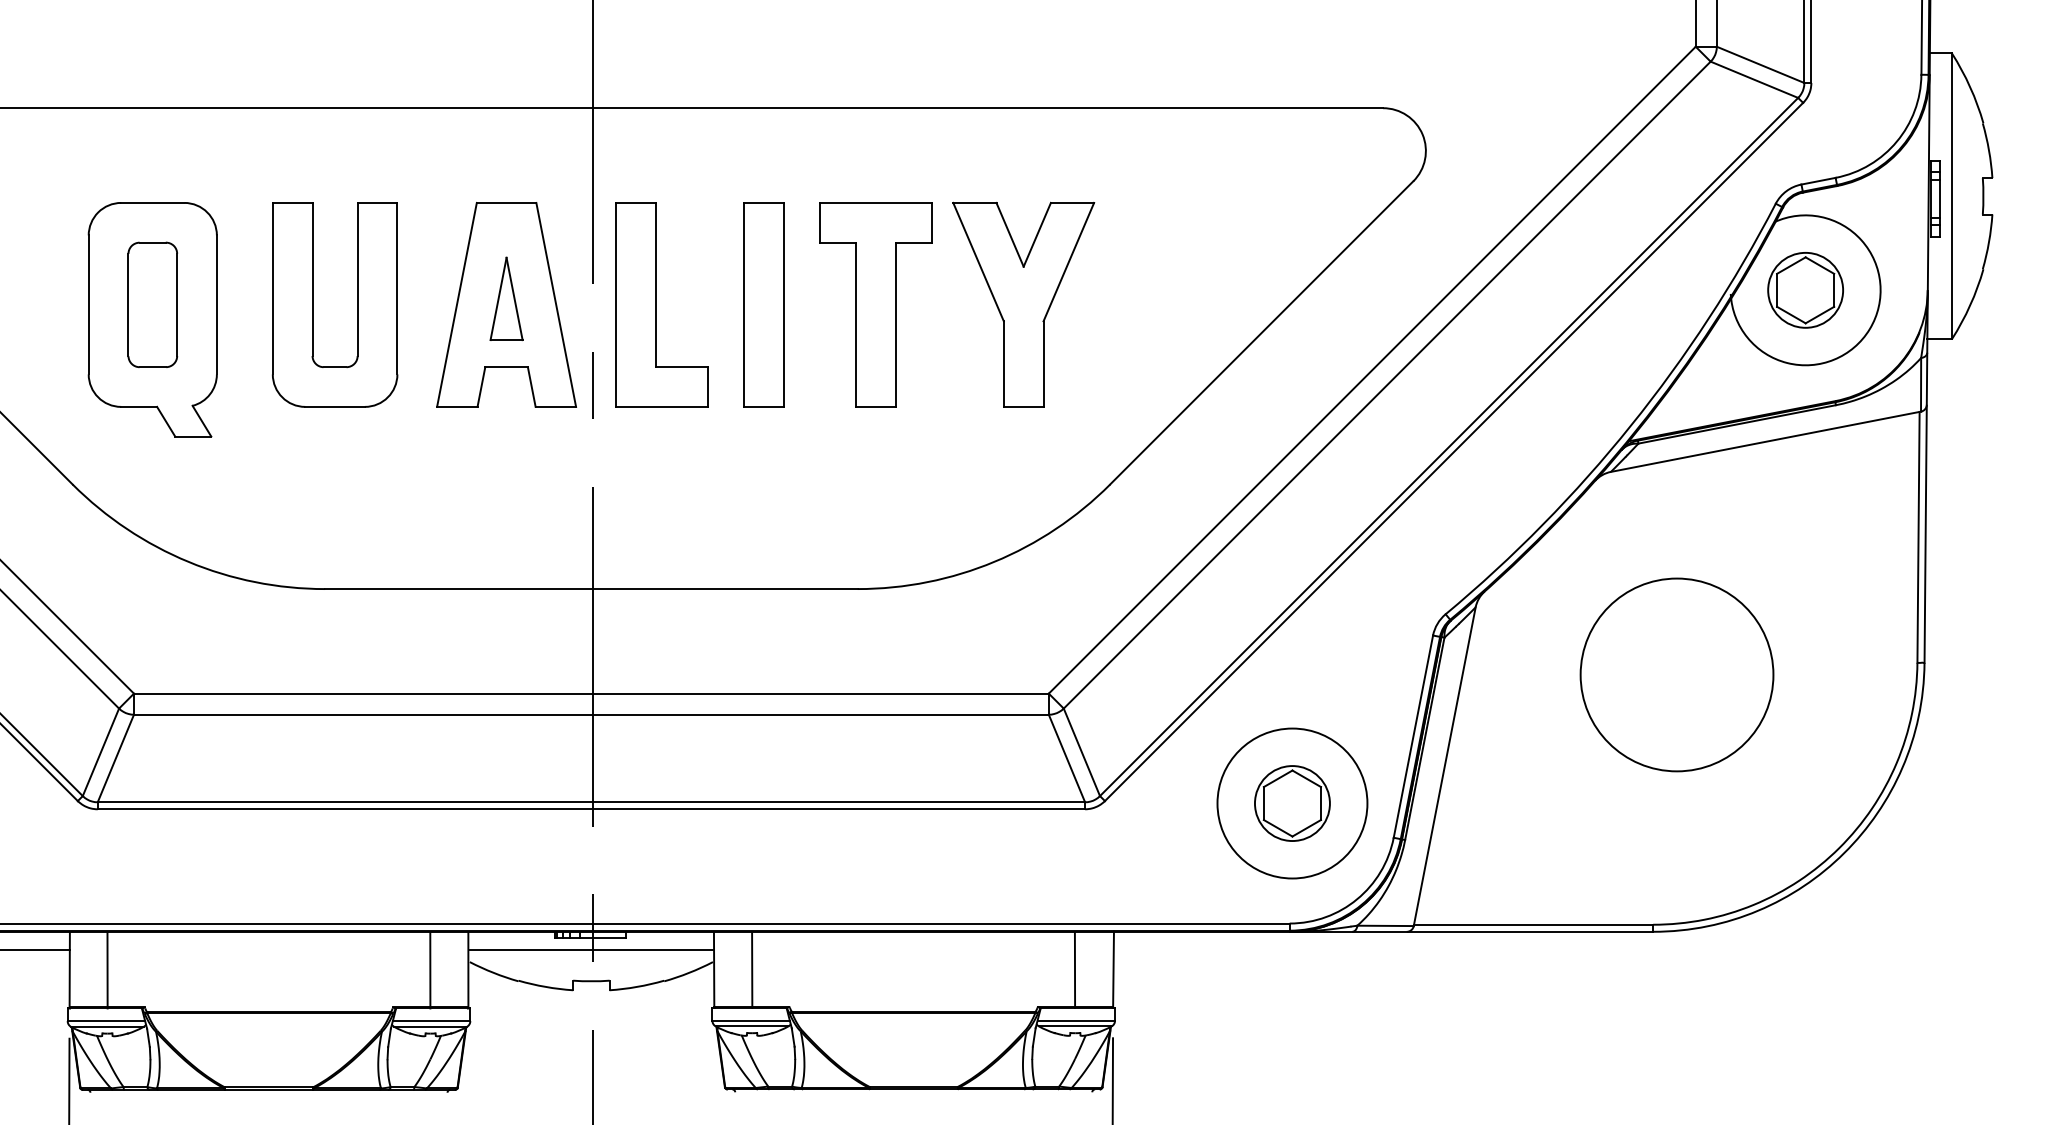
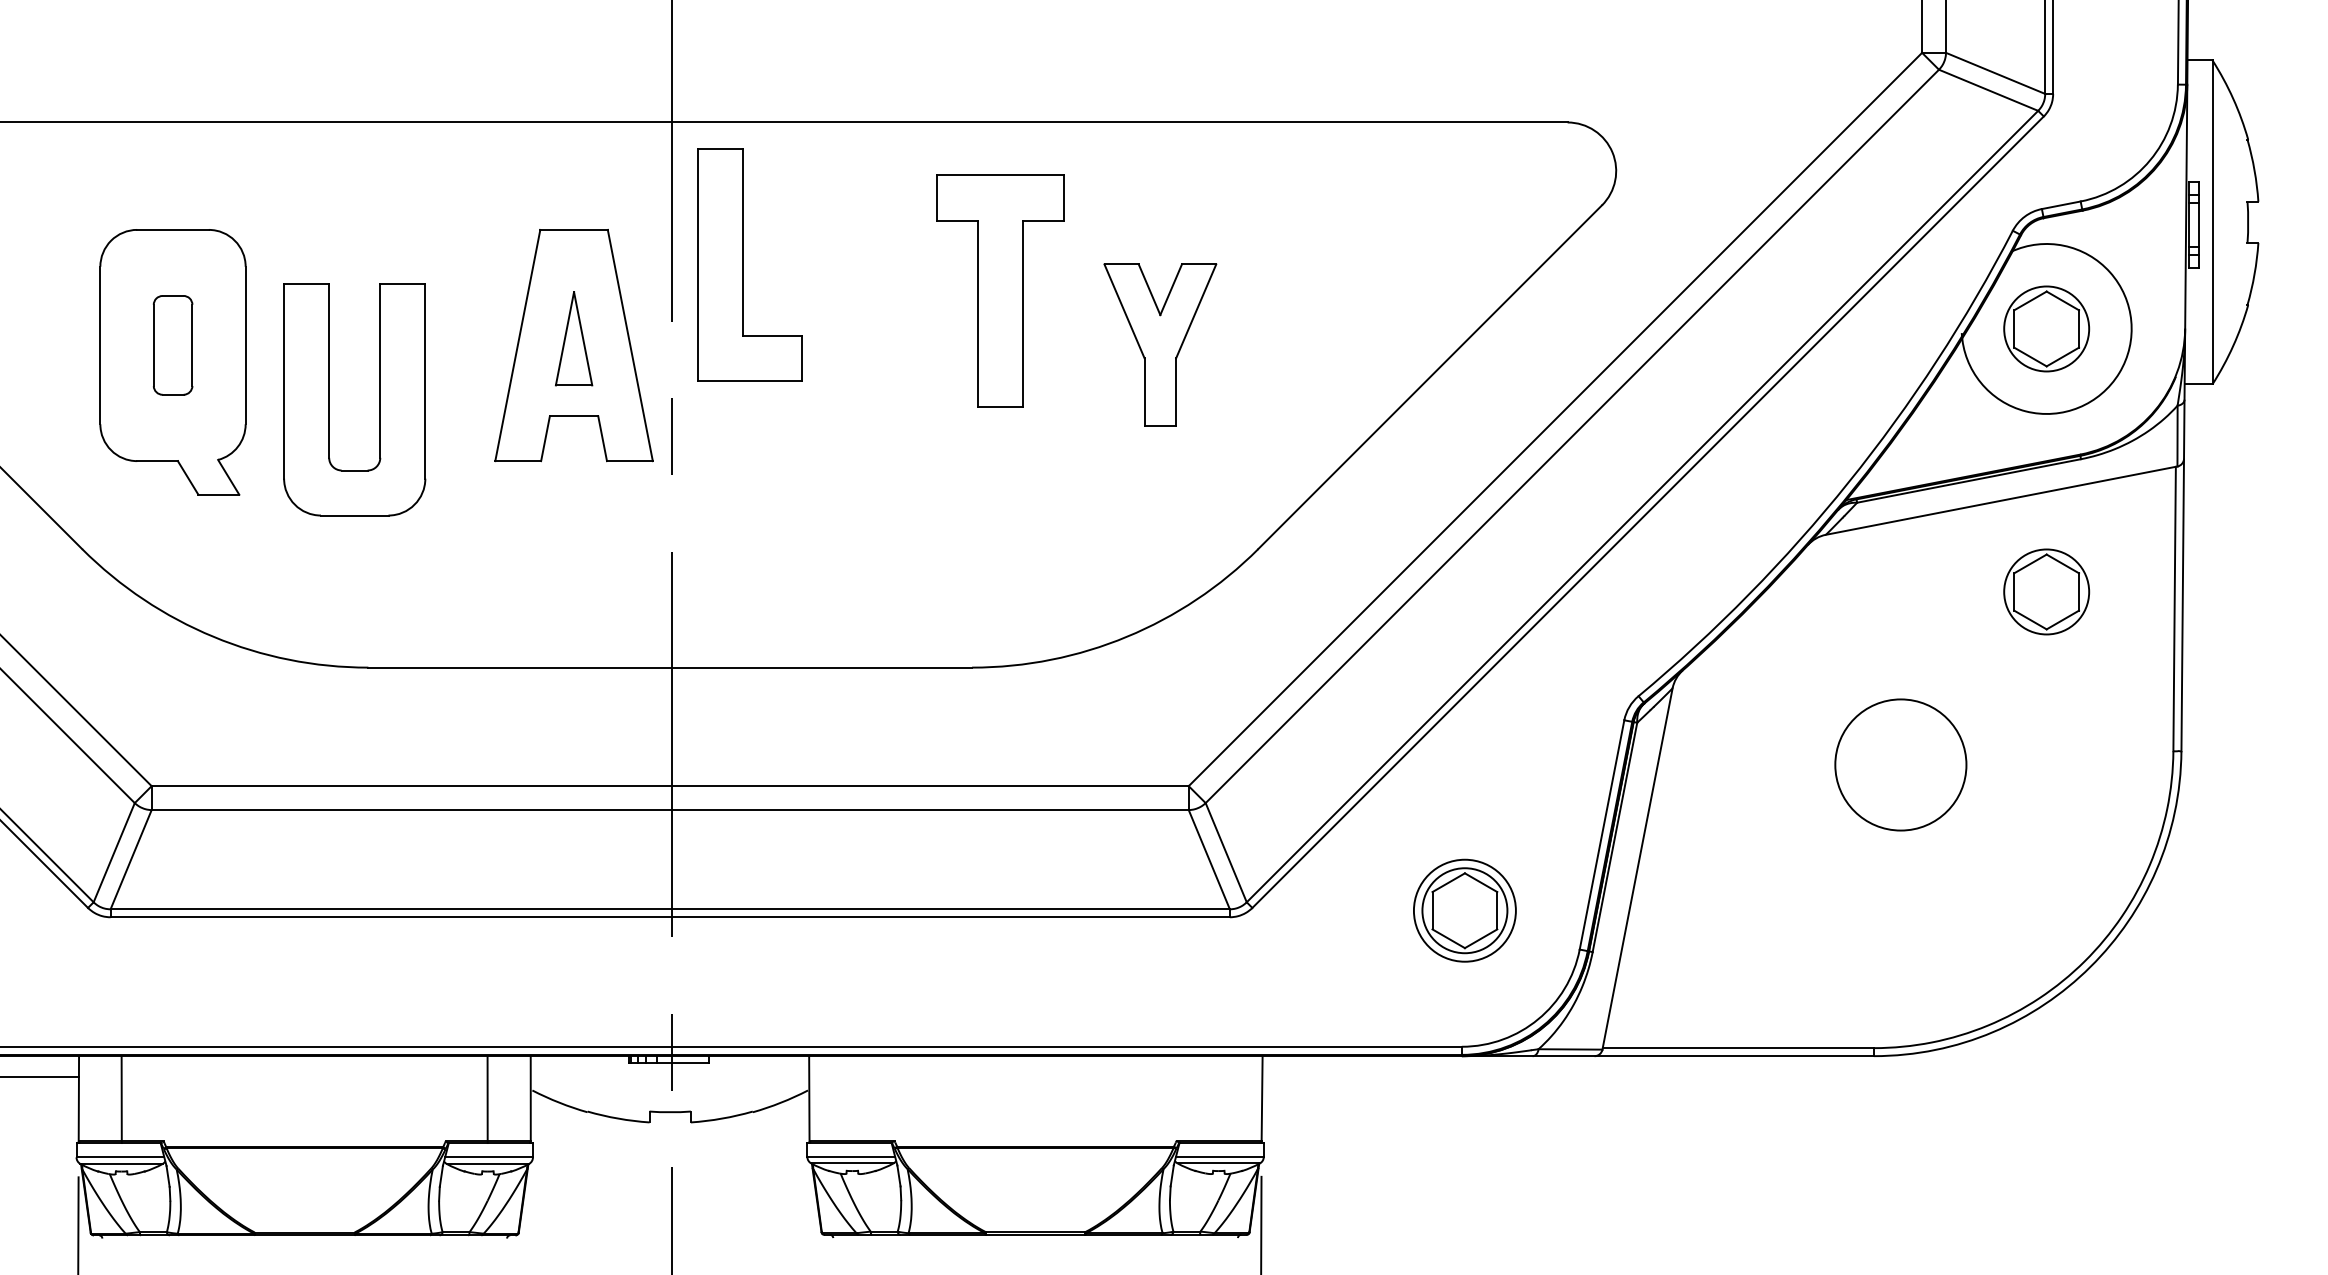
part: (152, 304) -> (172, 345), size x0.7
part: (313, 304) -> (330, 399), moved
part: (661, 304) -> (749, 264), moved
part: (763, 304) -> (865, 345), removed
part: (875, 304) -> (1000, 290), moved
part: (1023, 304) -> (1160, 345), size x0.7
part: (1805, 522) -> (2046, 592), added
circle: (1676, 674) -> (1900, 764), size x0.6
circle: (1292, 803) -> (1464, 910), size x0.6
line: (591, 949) -> (670, 1076), removed
line: (752, 970) -> (852, 1100), removed
line: (1074, 970) -> (1217, 1100), removed

